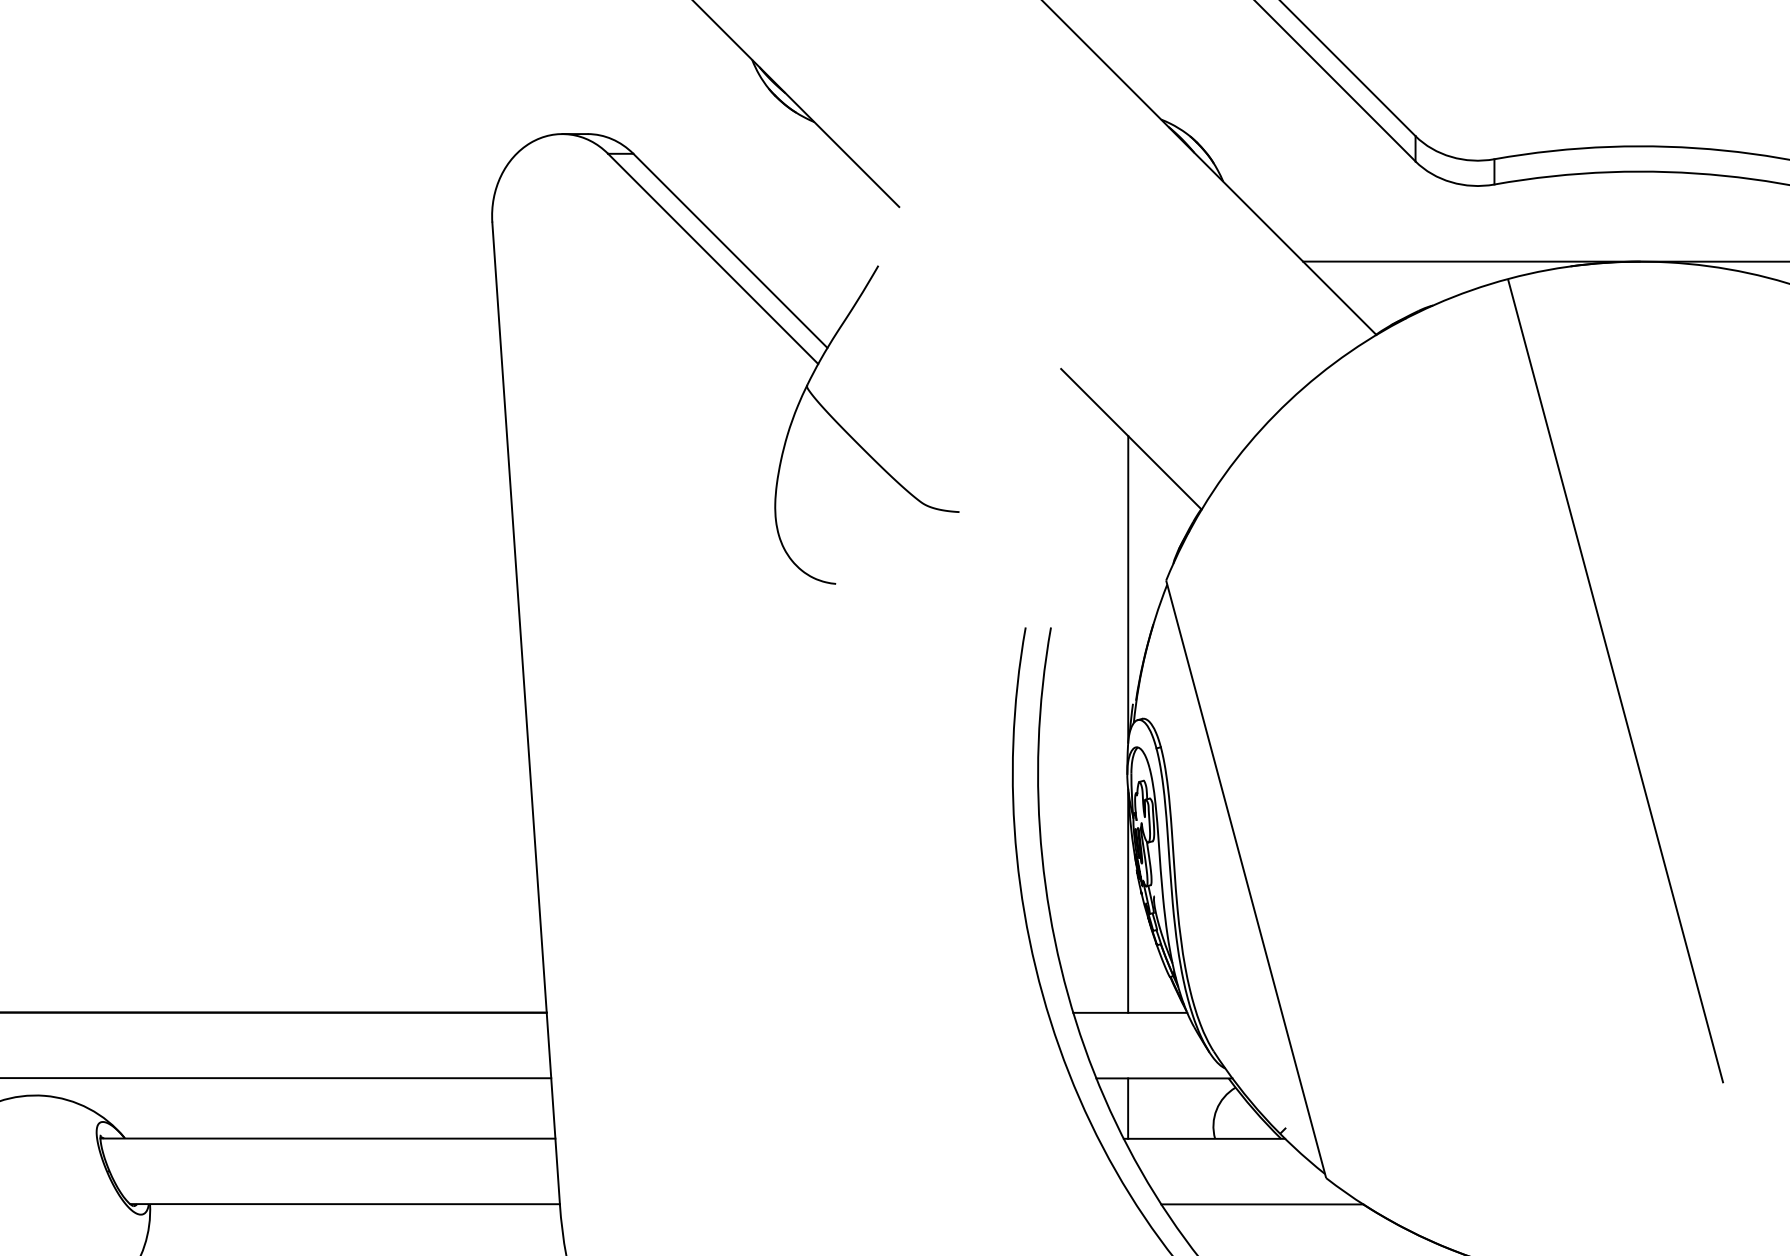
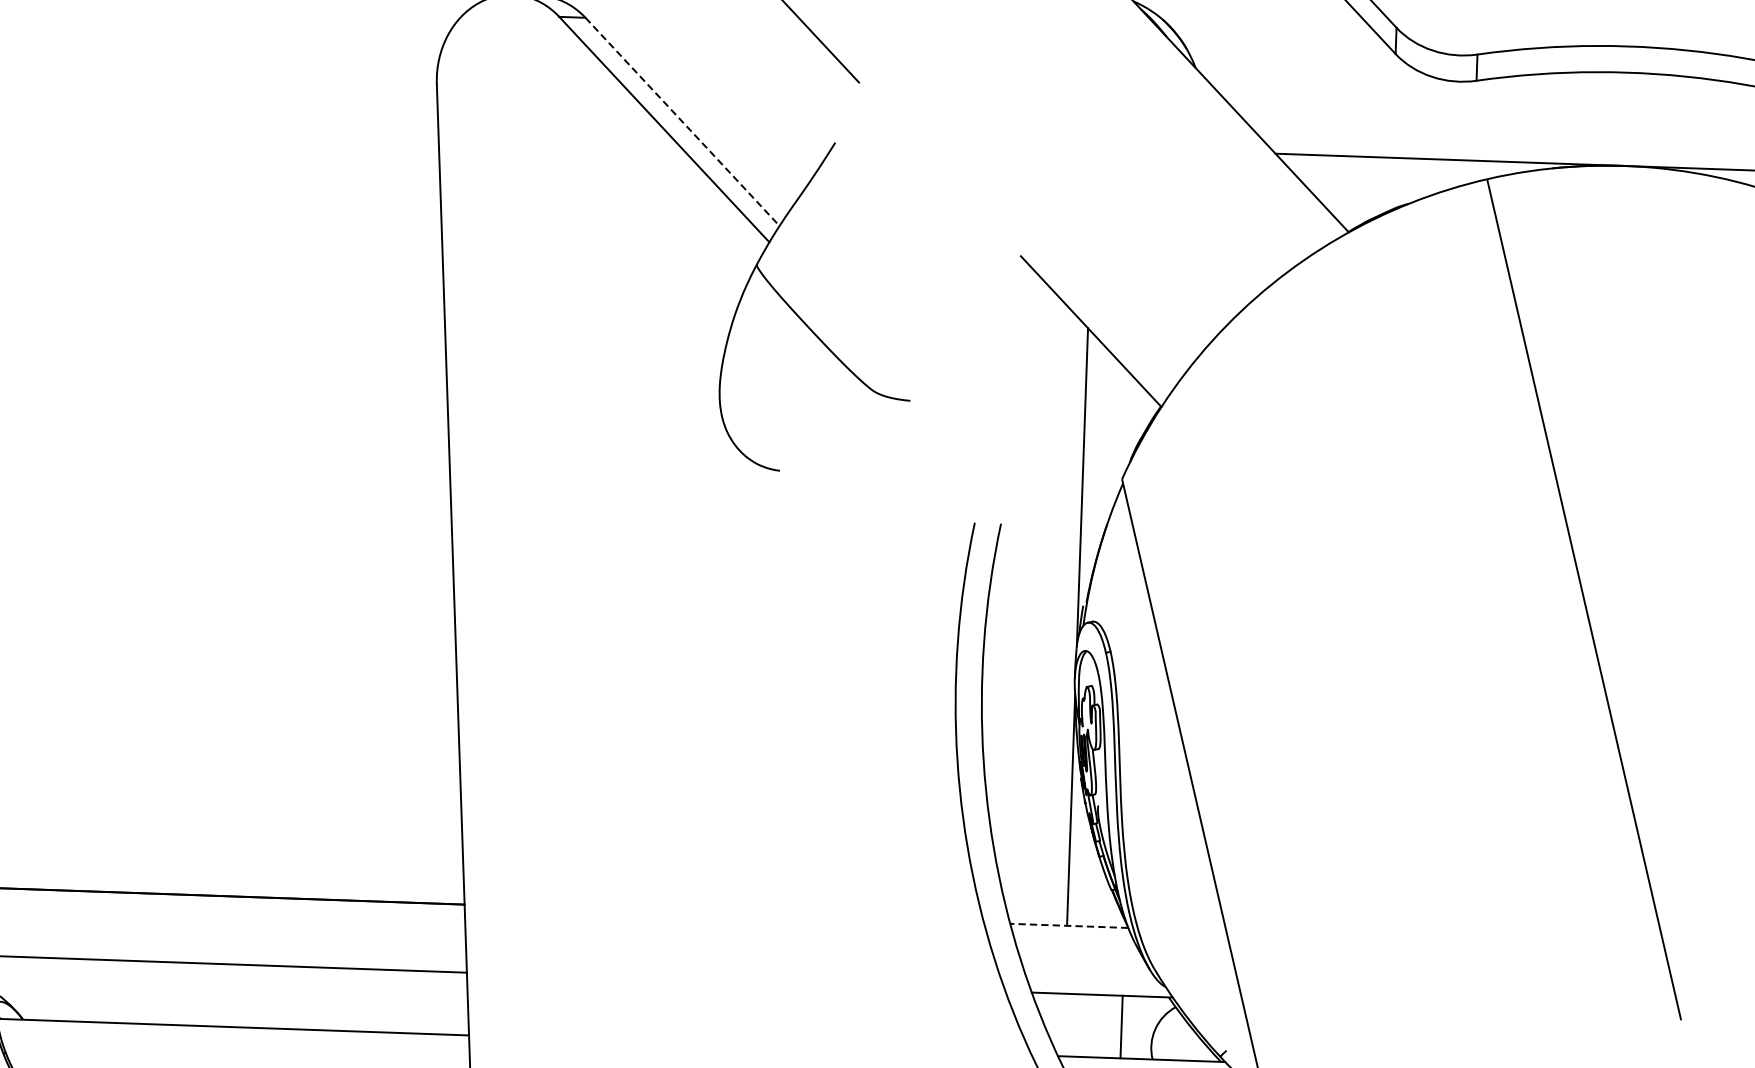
line: (730, 251) -> (682, 122), solid -> dashed
line: (1130, 1012) -> (1069, 925), solid -> dashed
line: (1128, 1108) -> (1121, 1026), moved

